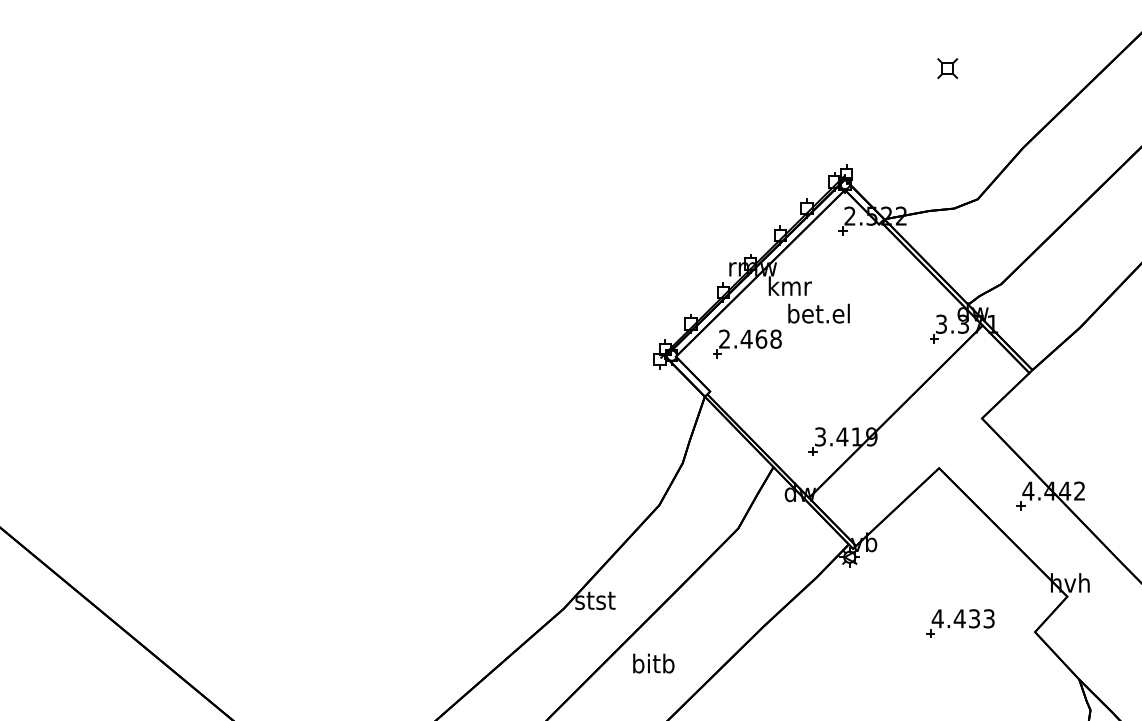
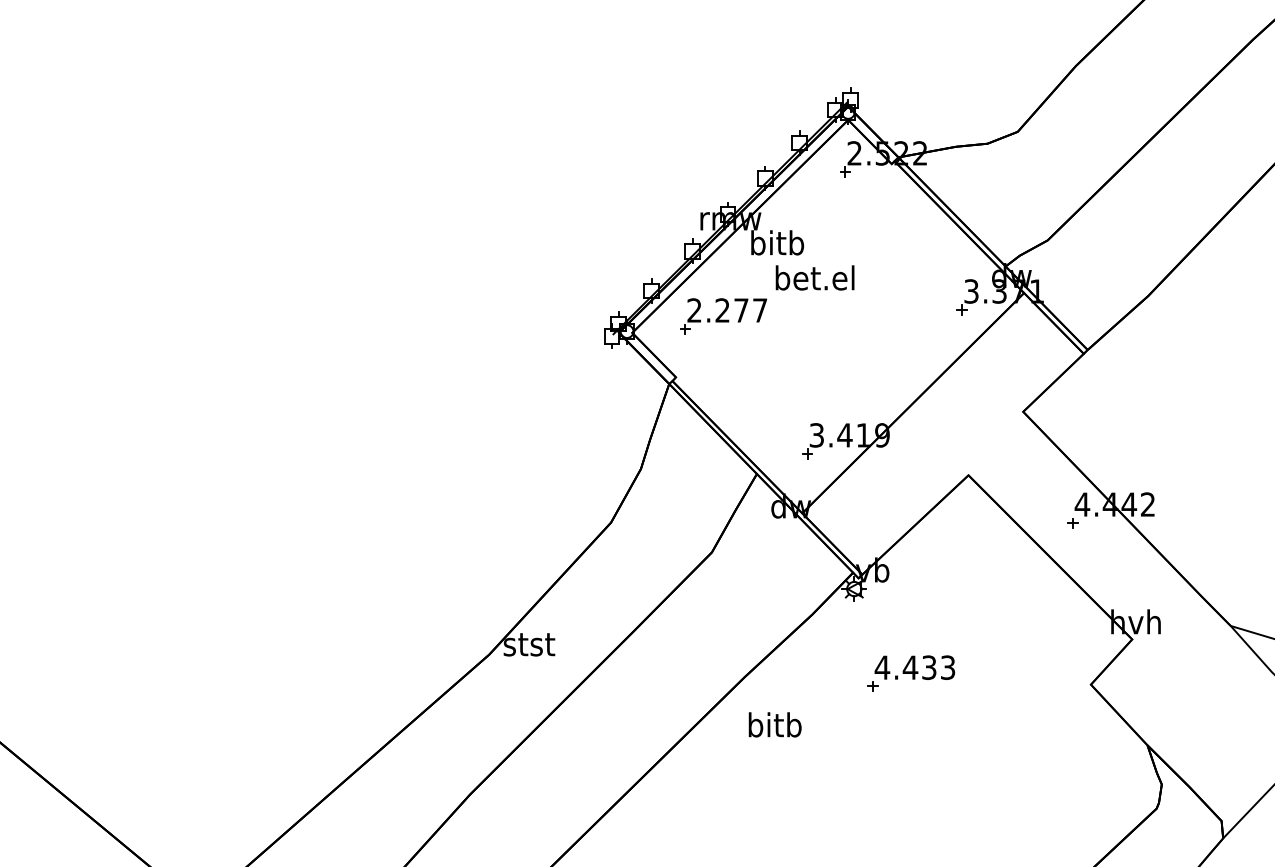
text: (789, 286) -> (777, 243), kmr -> bitb
text: (760, 338) -> (740, 309), 2.468 -> 2.277
part: (960, 623) -> (911, 673), moved
text: (653, 663) -> (774, 724), moved

